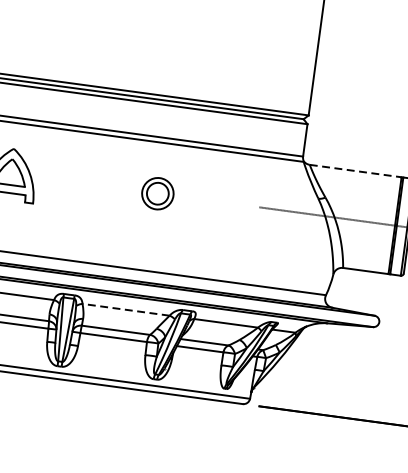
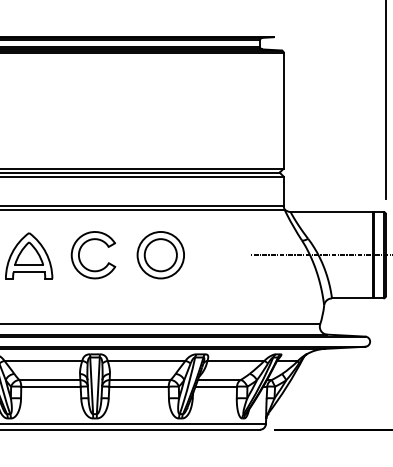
line: (355, 170) -> (331, 211), dashed -> solid
part: (68, 178) -> (80, 252), added
part: (157, 193) -> (160, 255), size x1.67
line: (126, 309) -> (146, 360), dashed -> solid

